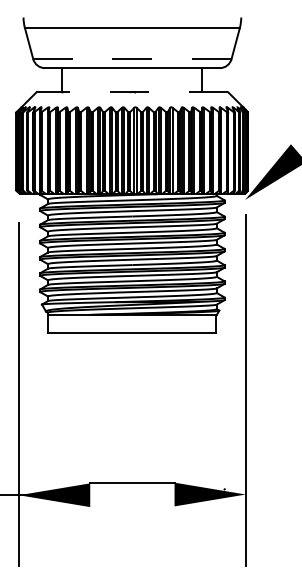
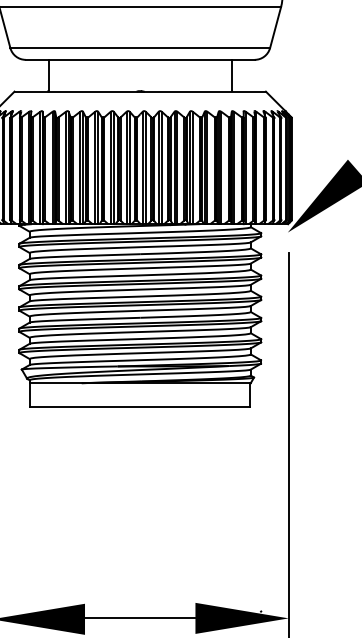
line: (132, 59) -> (140, 48), dashed -> solid
line: (132, 92) -> (140, 91), dashed -> solid
line: (132, 483) -> (140, 618), moved

